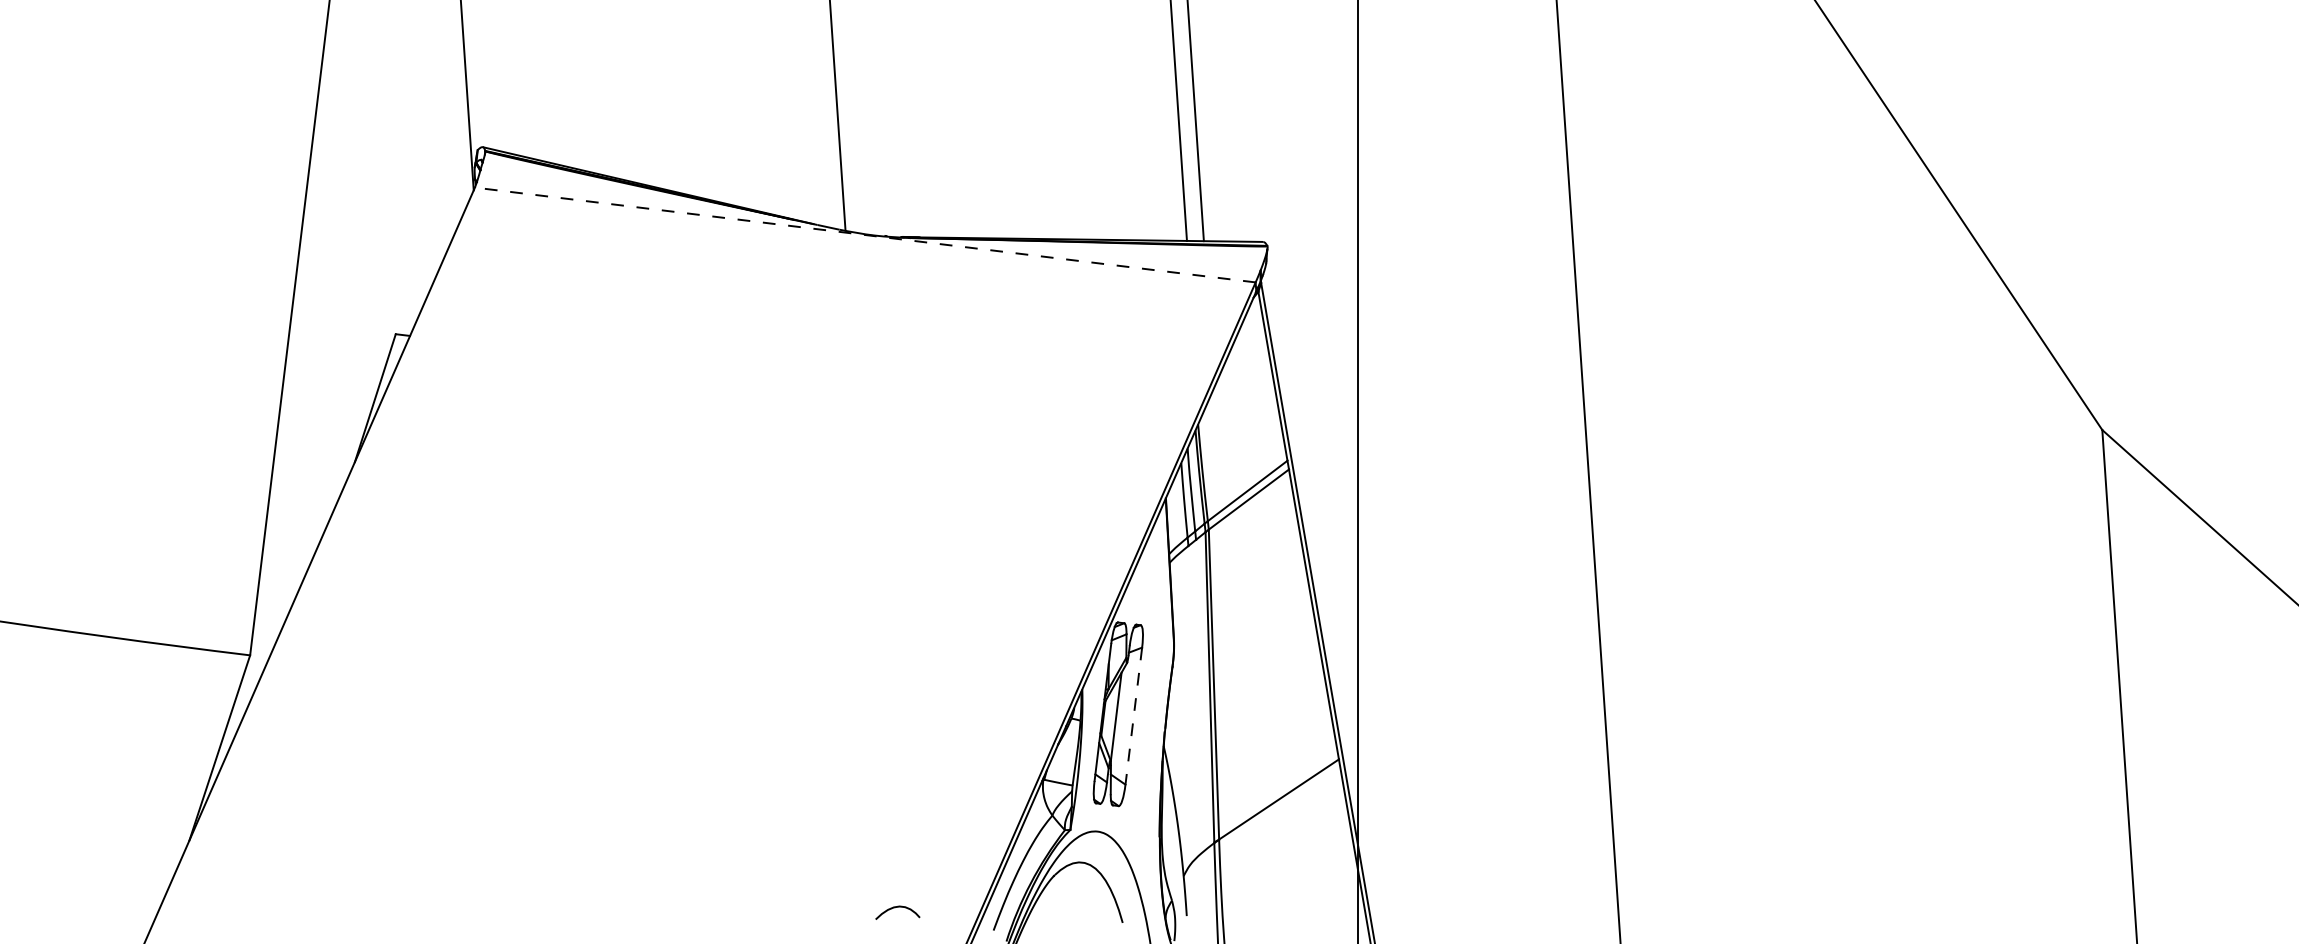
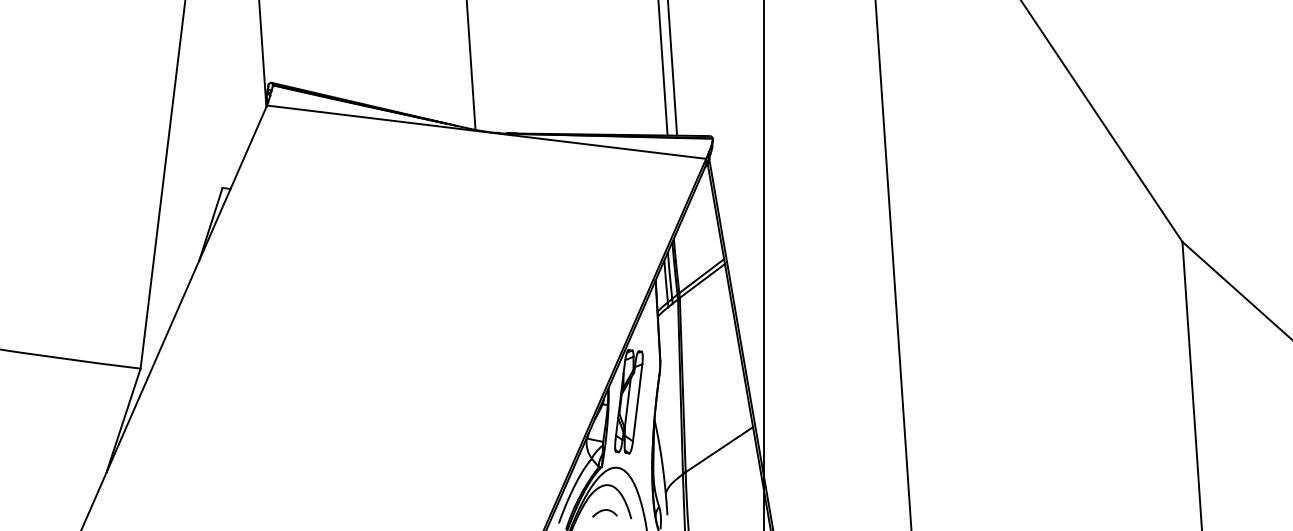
line: (865, 235) -> (486, 132), dashed -> solid
line: (1133, 715) -> (637, 402), dashed -> solid
curve: (895, 909) -> (603, 511), moved

